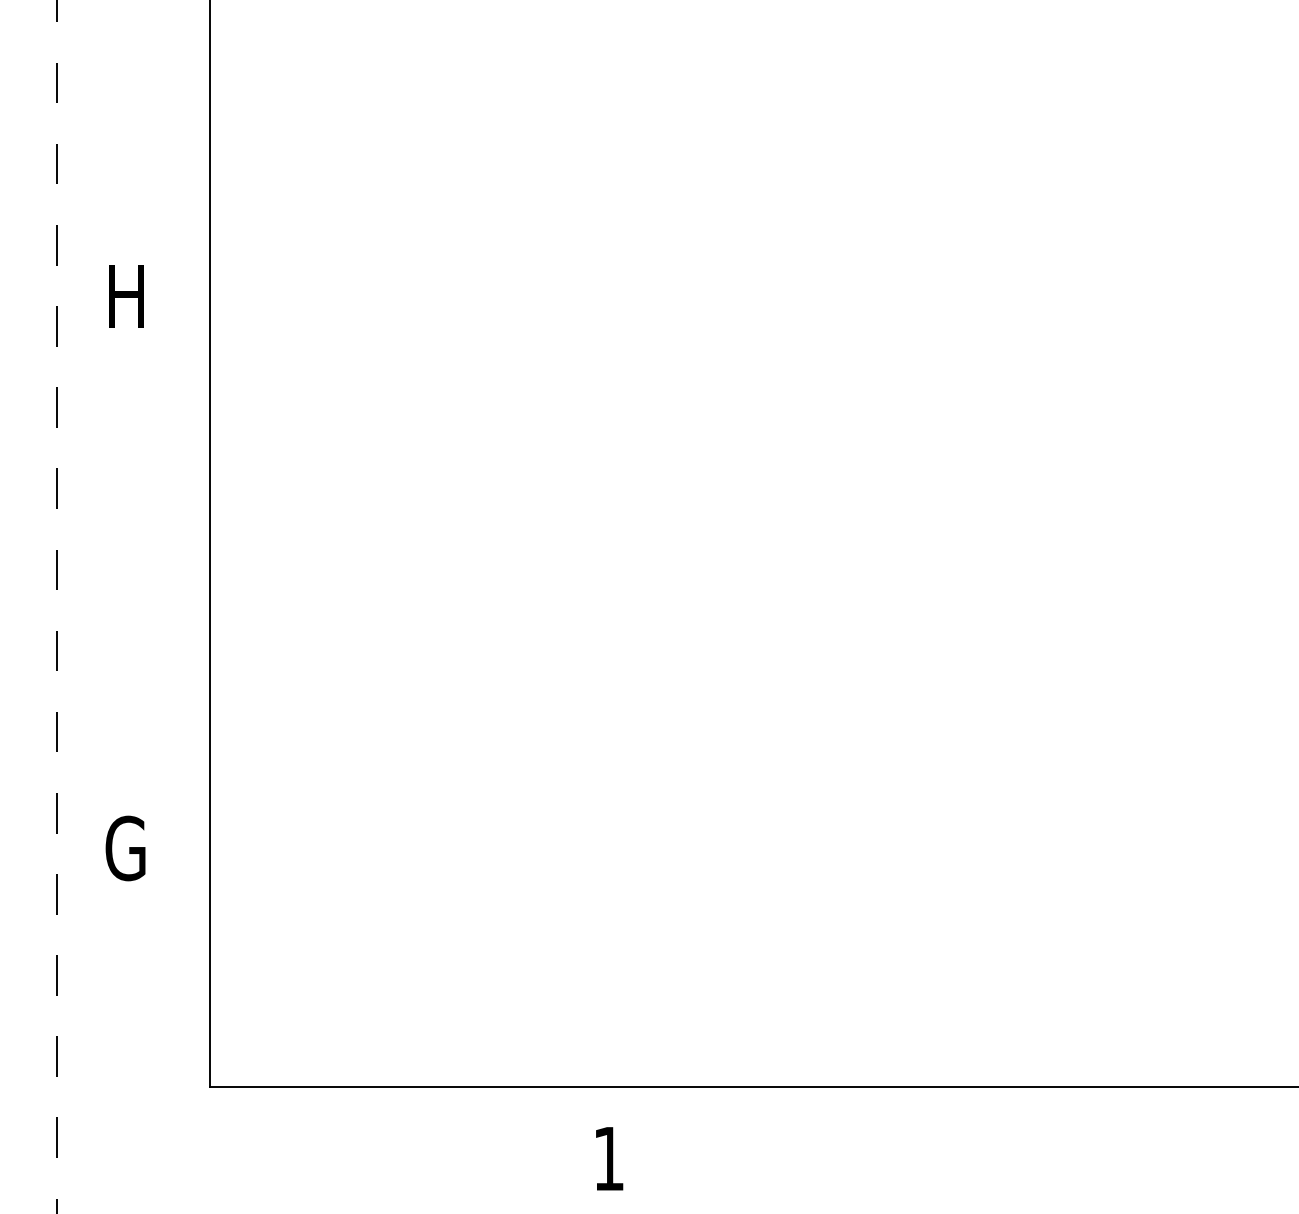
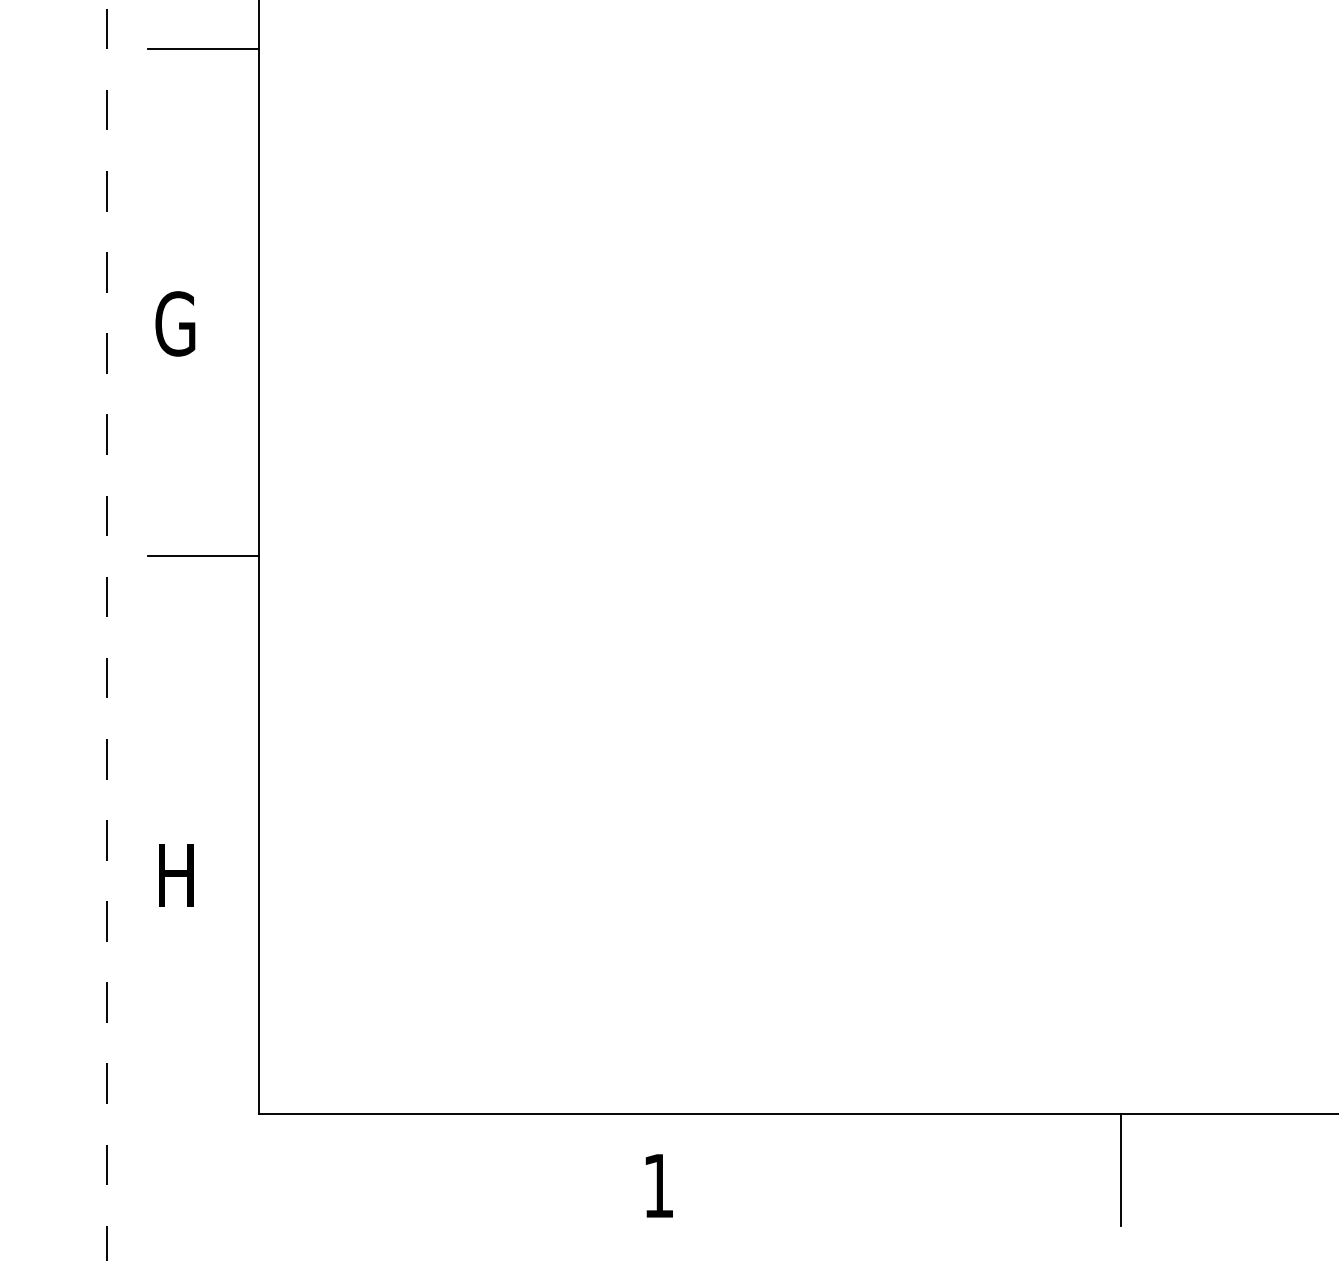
line: (153, 22) -> (203, 49), added
text: (125, 296) -> (175, 323), H -> G
line: (153, 529) -> (203, 556), added
text: (125, 848) -> (175, 875), G -> H
line: (1071, 1142) -> (1121, 1169), added

